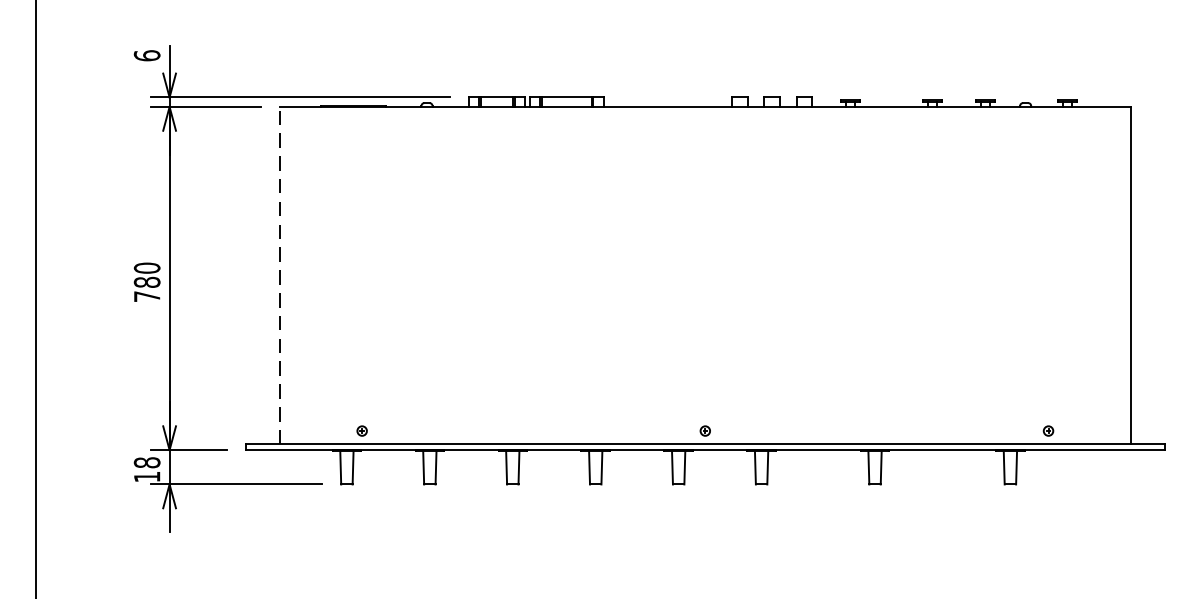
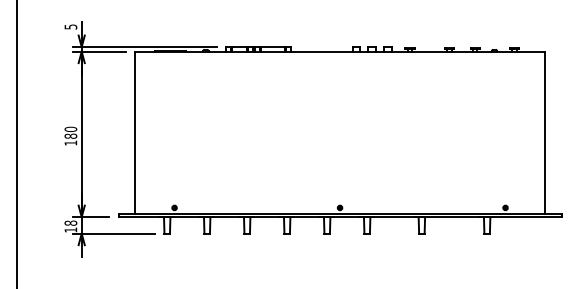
text: (146, 54) -> (70, 26), 6 -> 5
line: (281, 274) -> (135, 132), dashed -> solid
text: (146, 295) -> (70, 142), 780 -> 180

